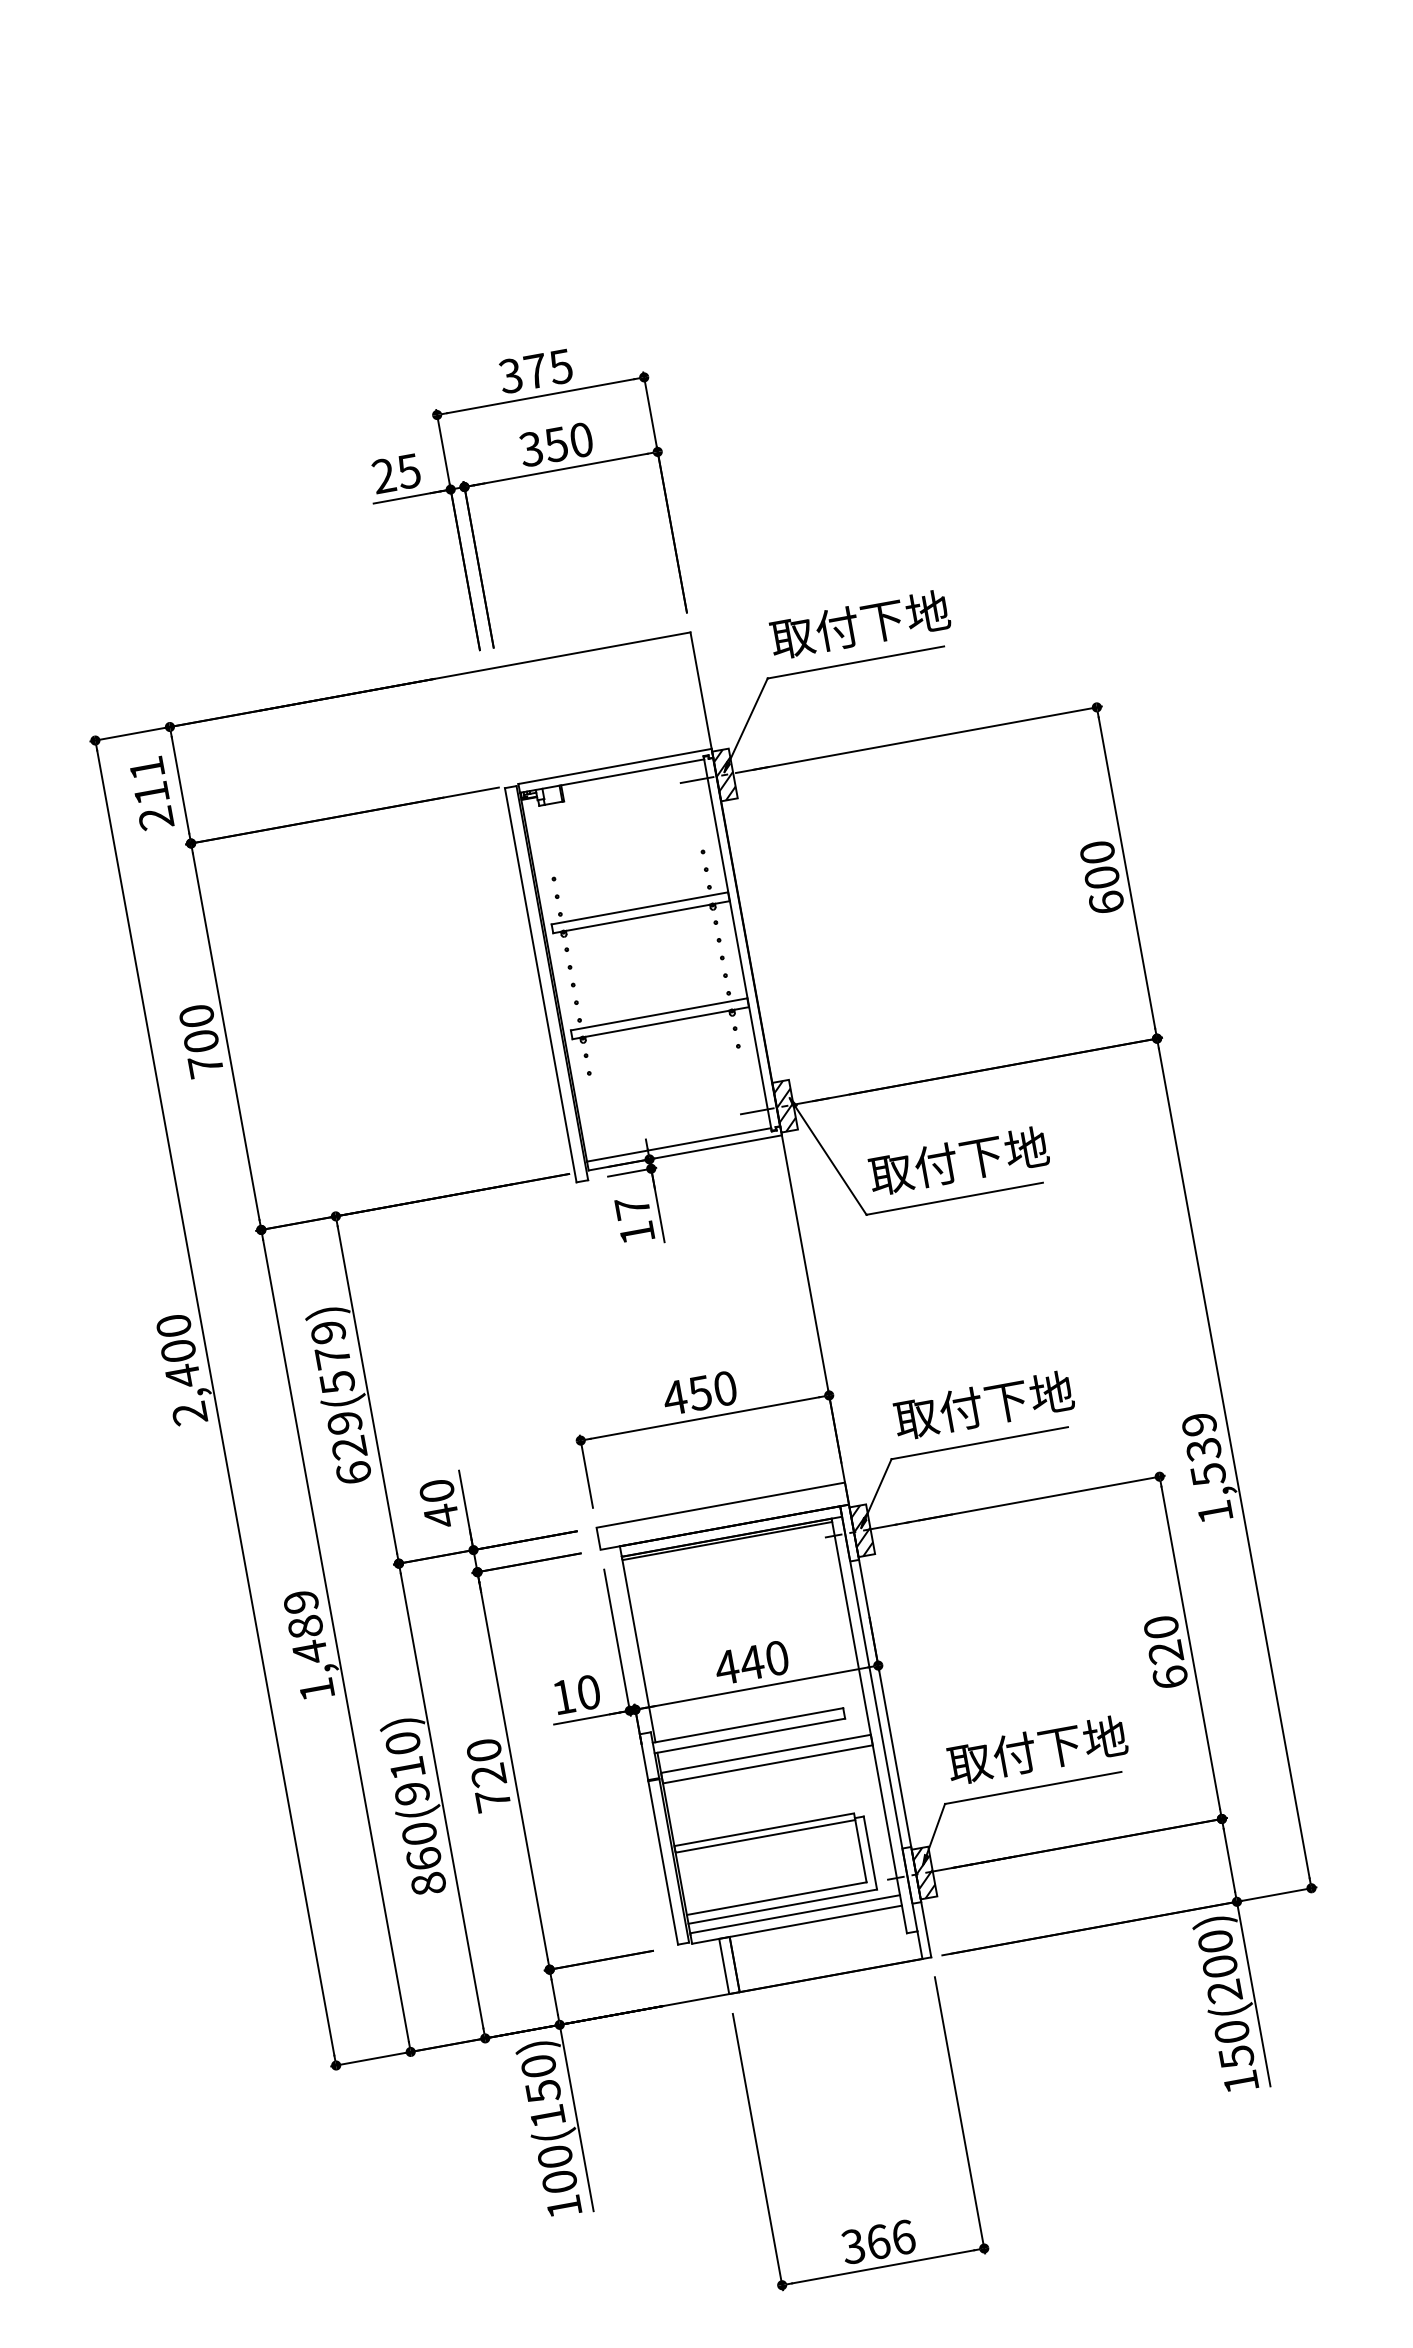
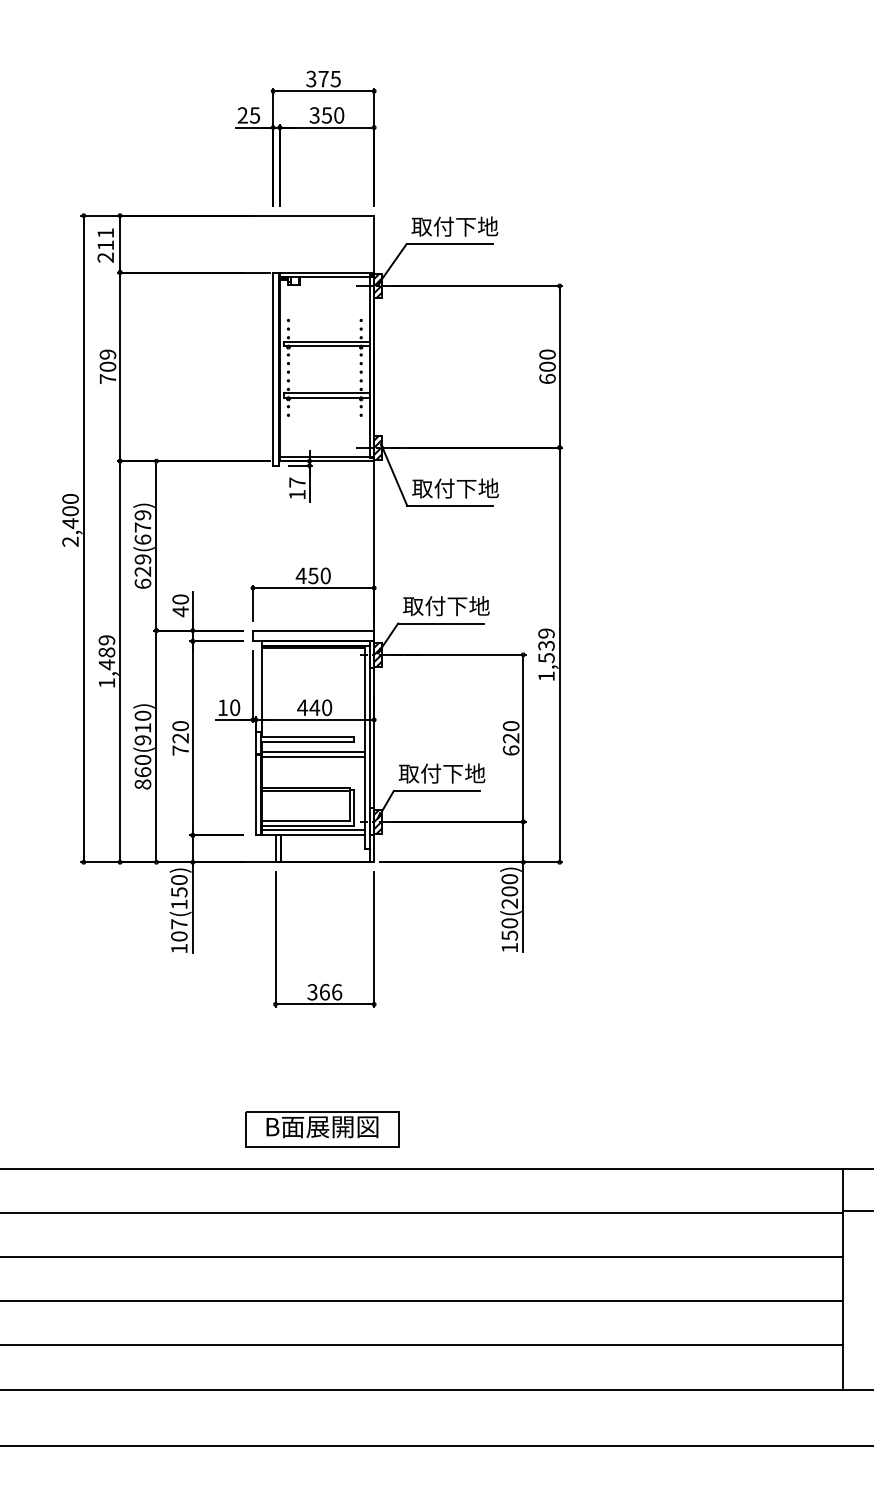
text: (195, 1016) -> (107, 354), 700 -> 709
text: (336, 1382) -> (142, 539), 629(579) -> 629(679)
text: (555, 2157) -> (179, 924), 100(150) -> 107(150)

